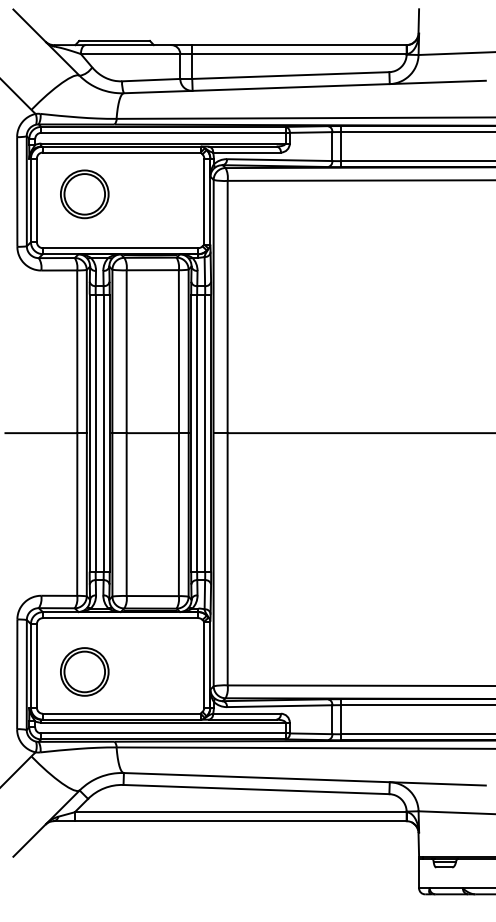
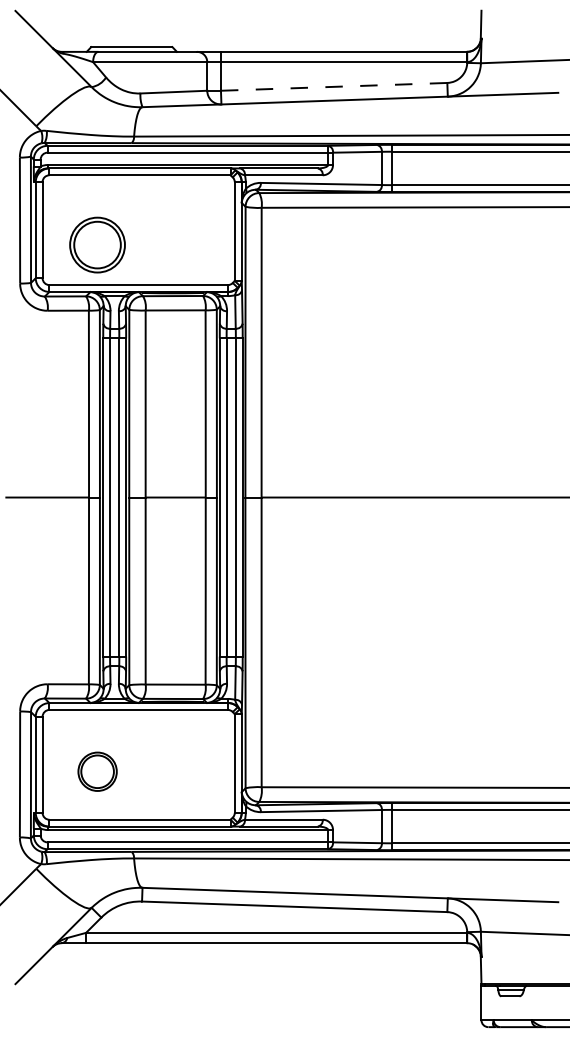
line: (290, 75) -> (333, 86), solid -> dashed
part: (84, 194) -> (97, 245), moved
part: (84, 671) -> (97, 771), size x0.7

